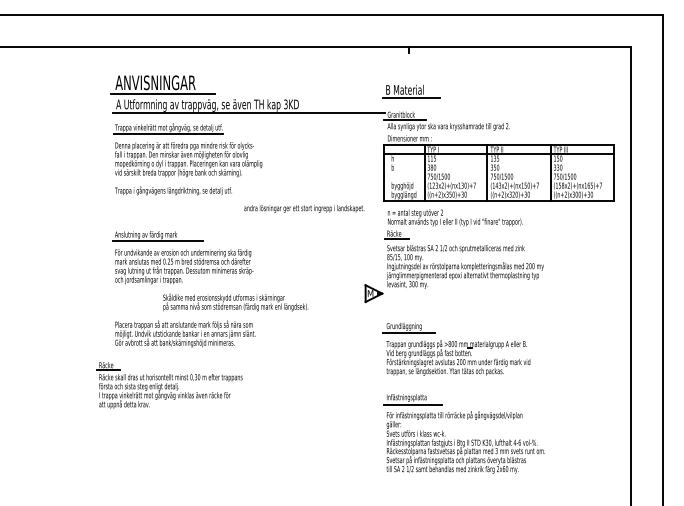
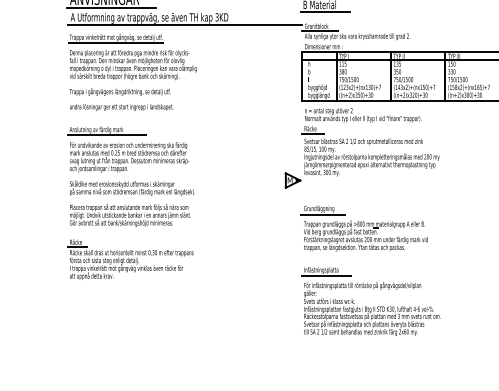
text: (304, 208) -> (121, 107), moved
text: (235, 302) -> (132, 188), moved
part: (169, 385) -> (130, 259), moved

